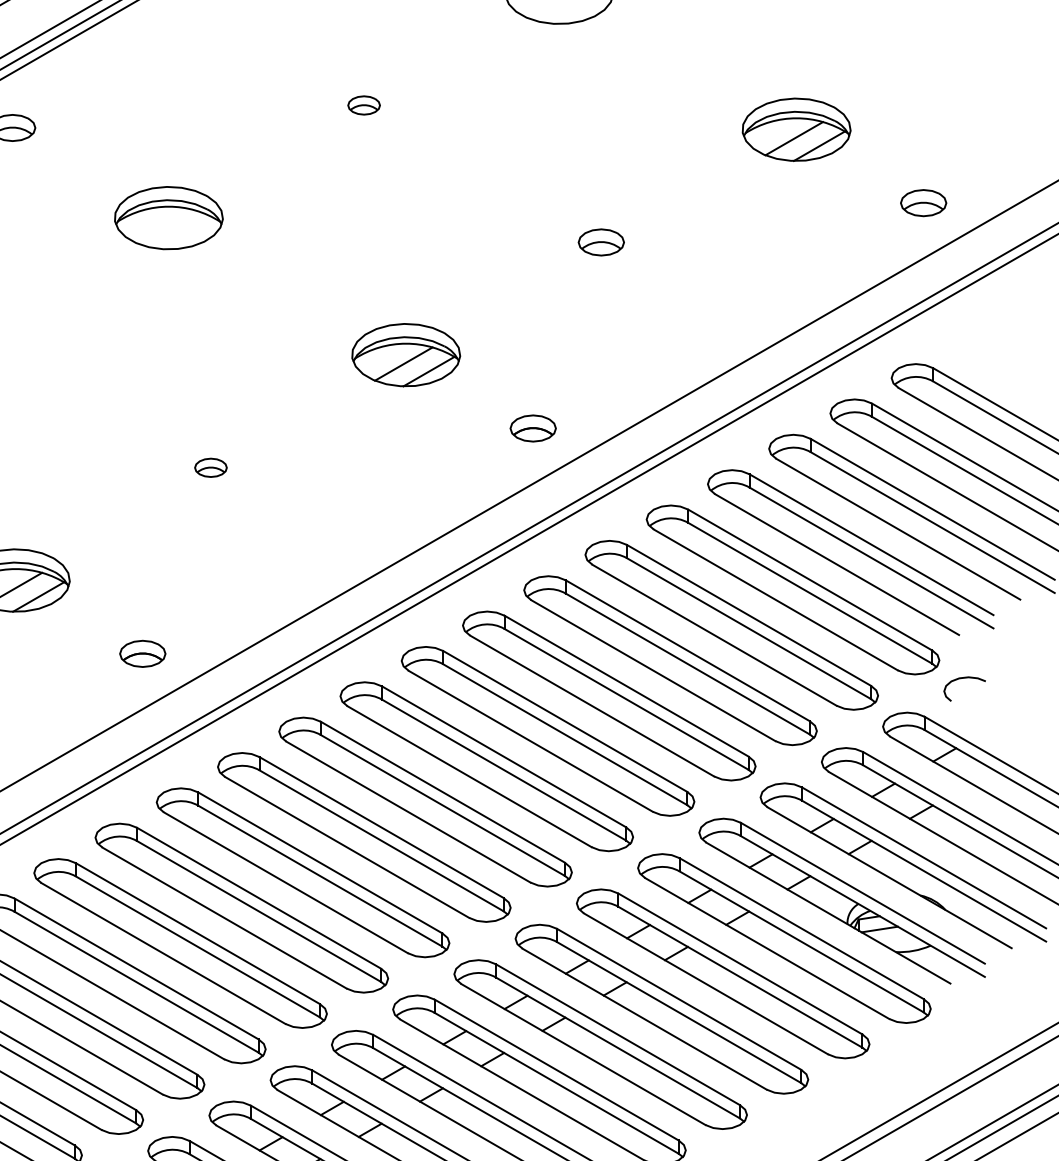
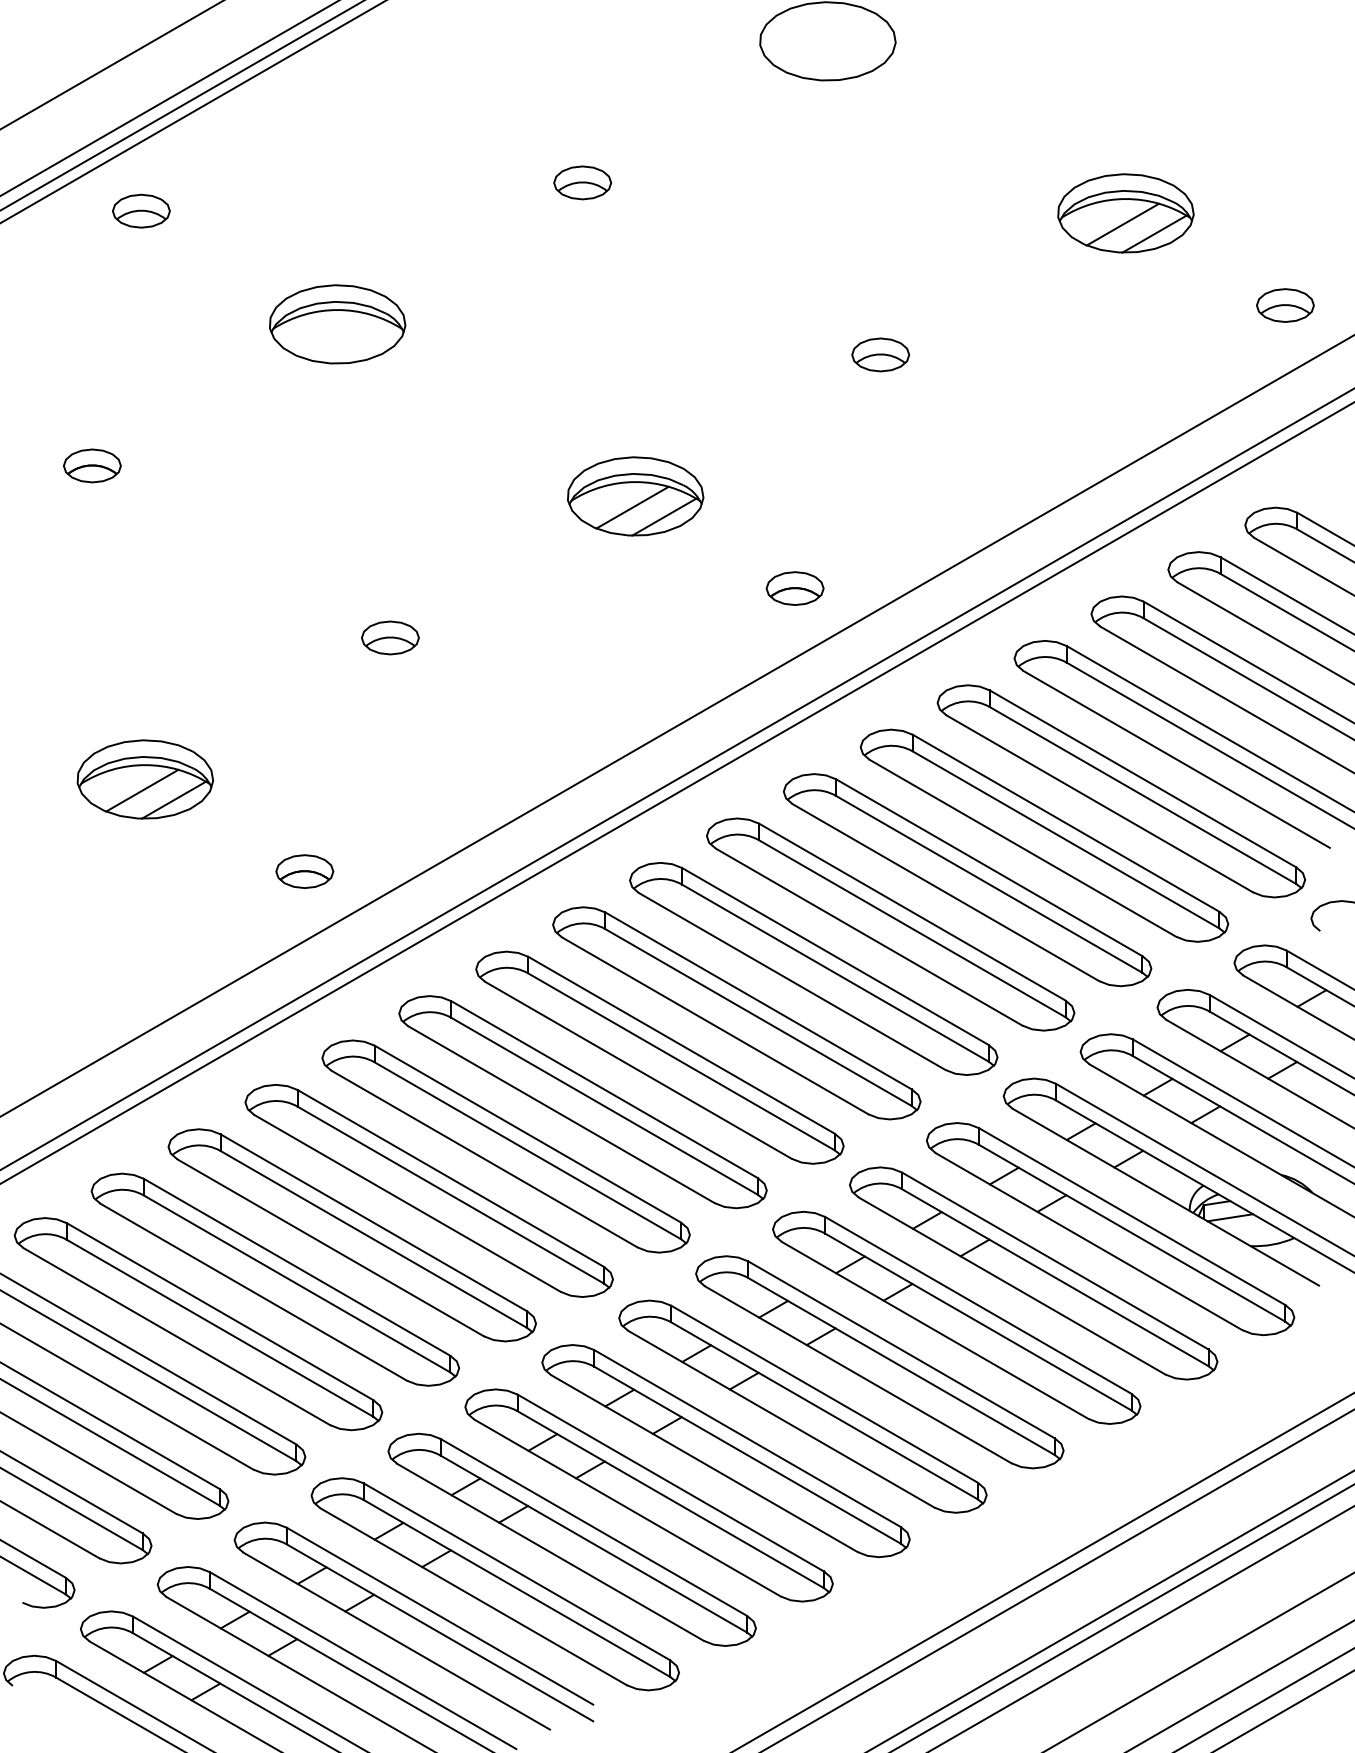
part: (363, 105) -> (582, 182), size x1.43
part: (211, 467) -> (390, 637), size x1.43

